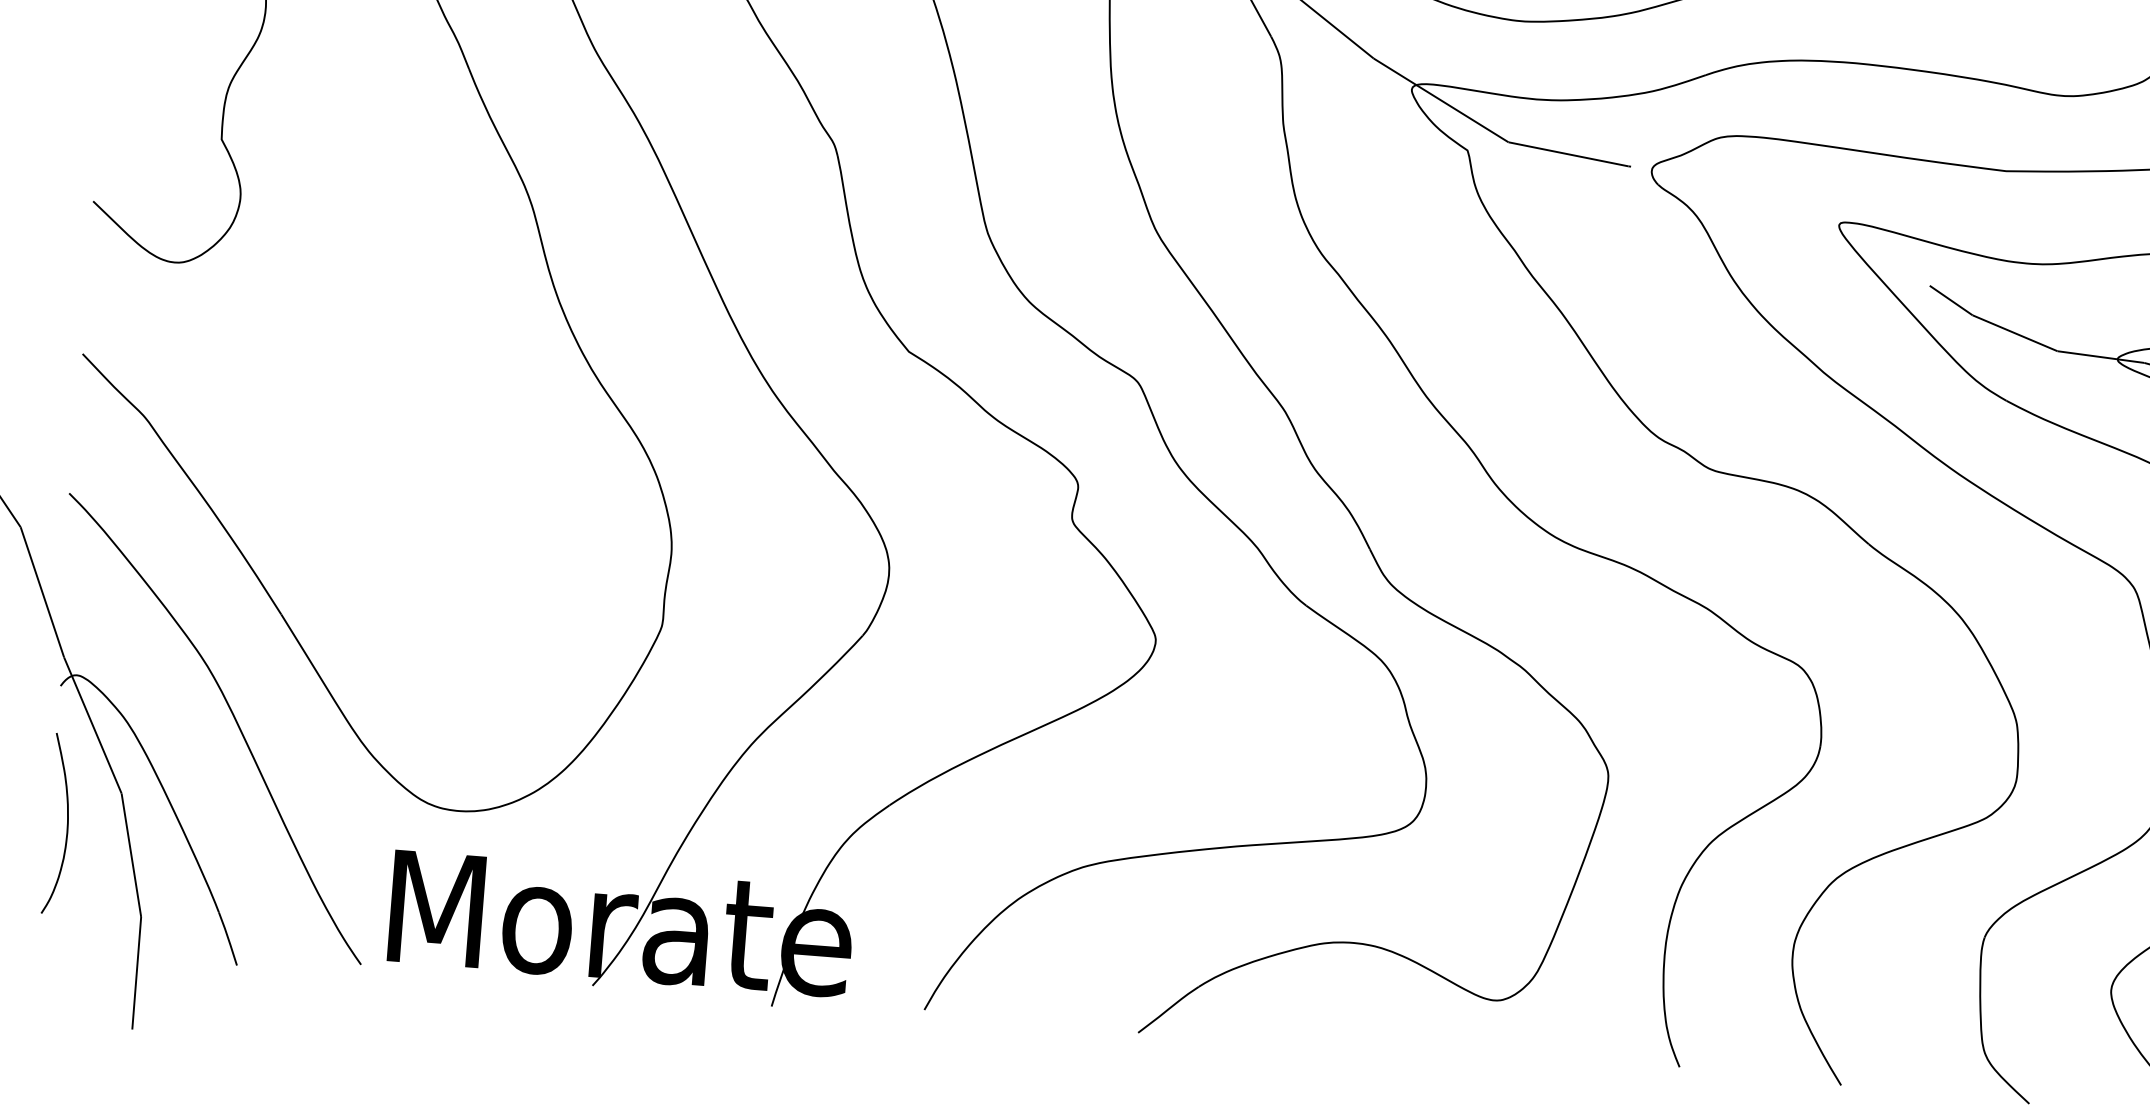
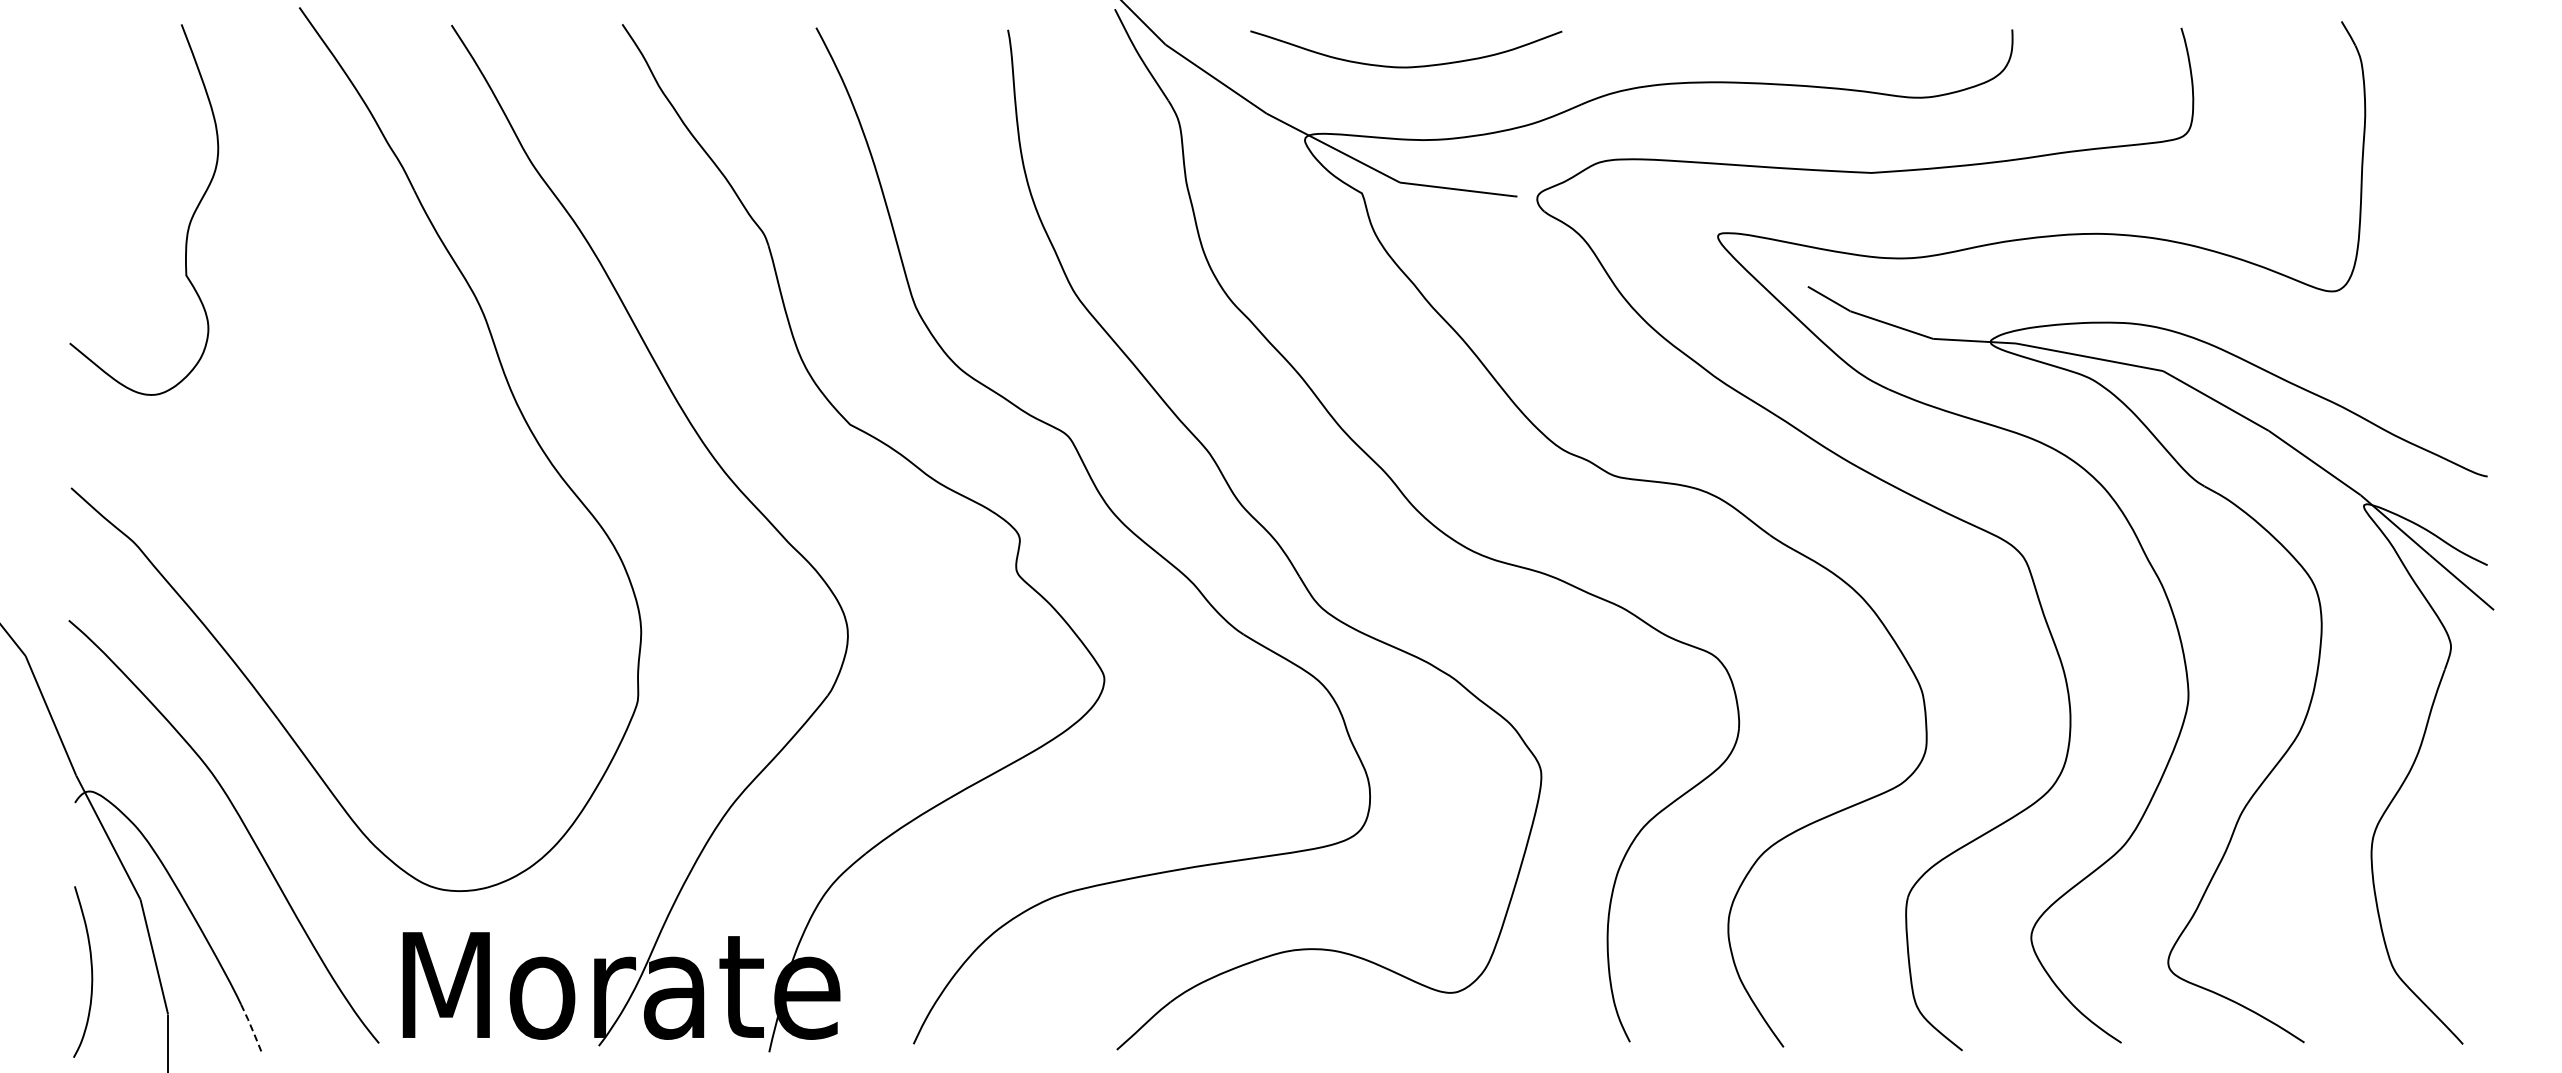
curve: (67, 824) -> (91, 971), moved
line: (228, 939) -> (252, 1029), solid -> dashed

